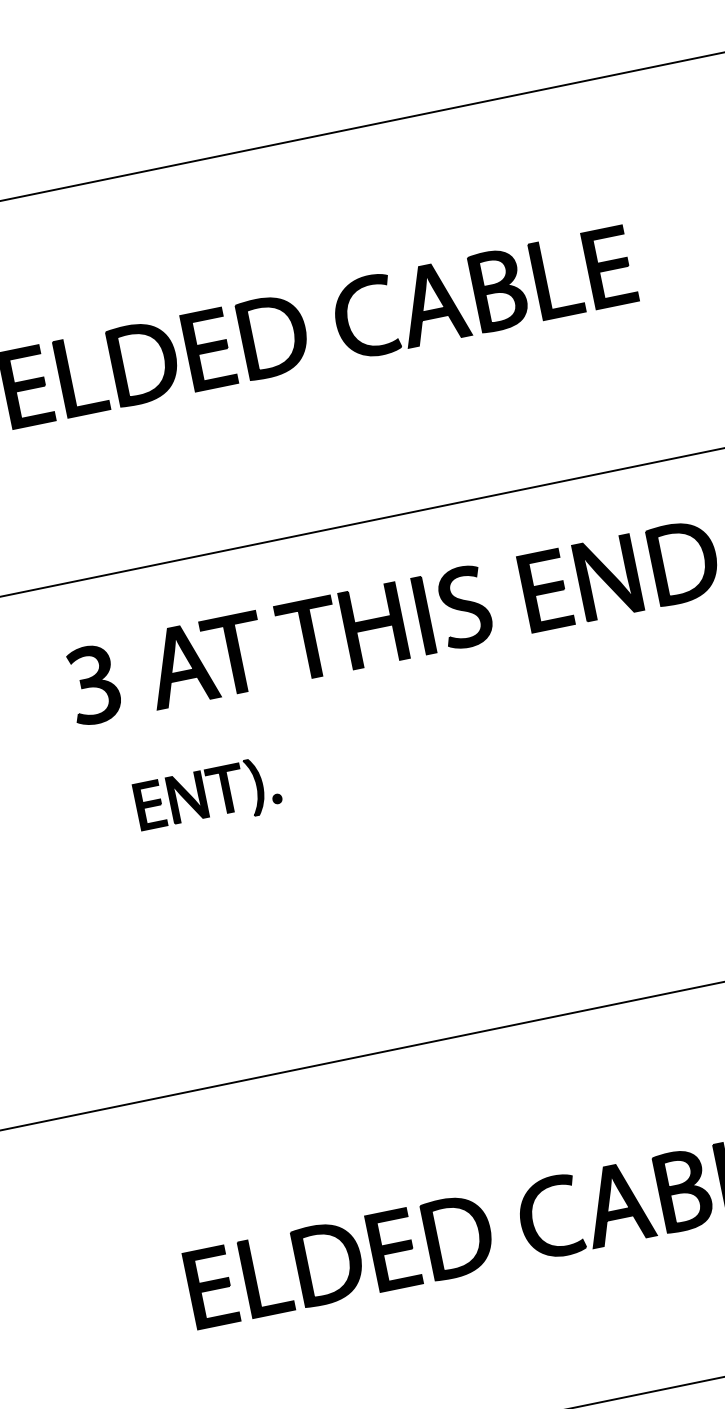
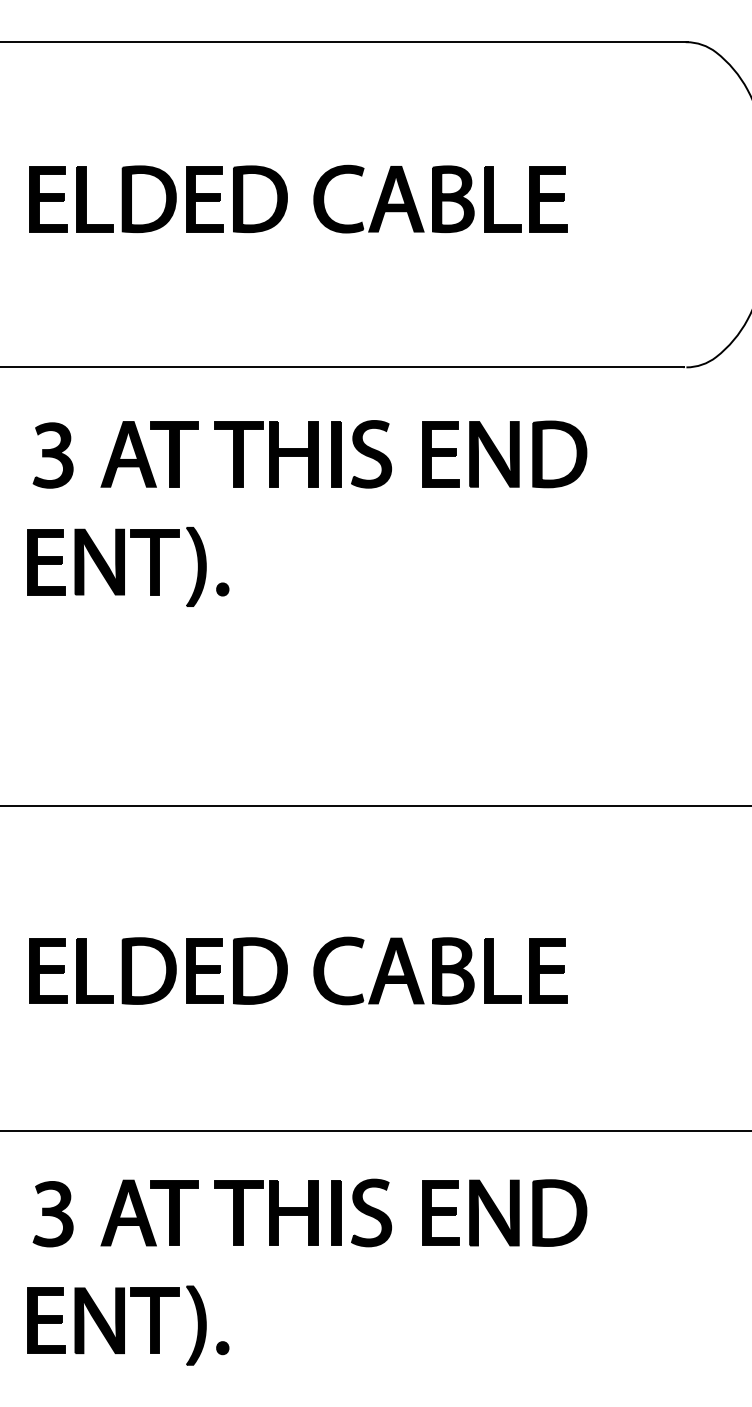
part: (208, 796) -> (128, 566), size x1.67

